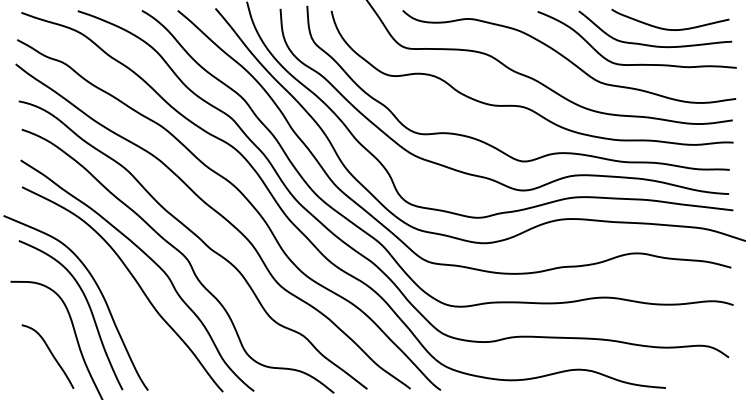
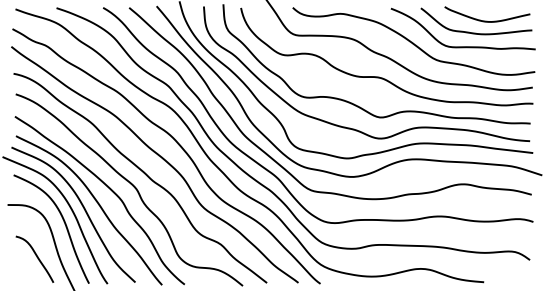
curve: (115, 287) -> (83, 209), added

